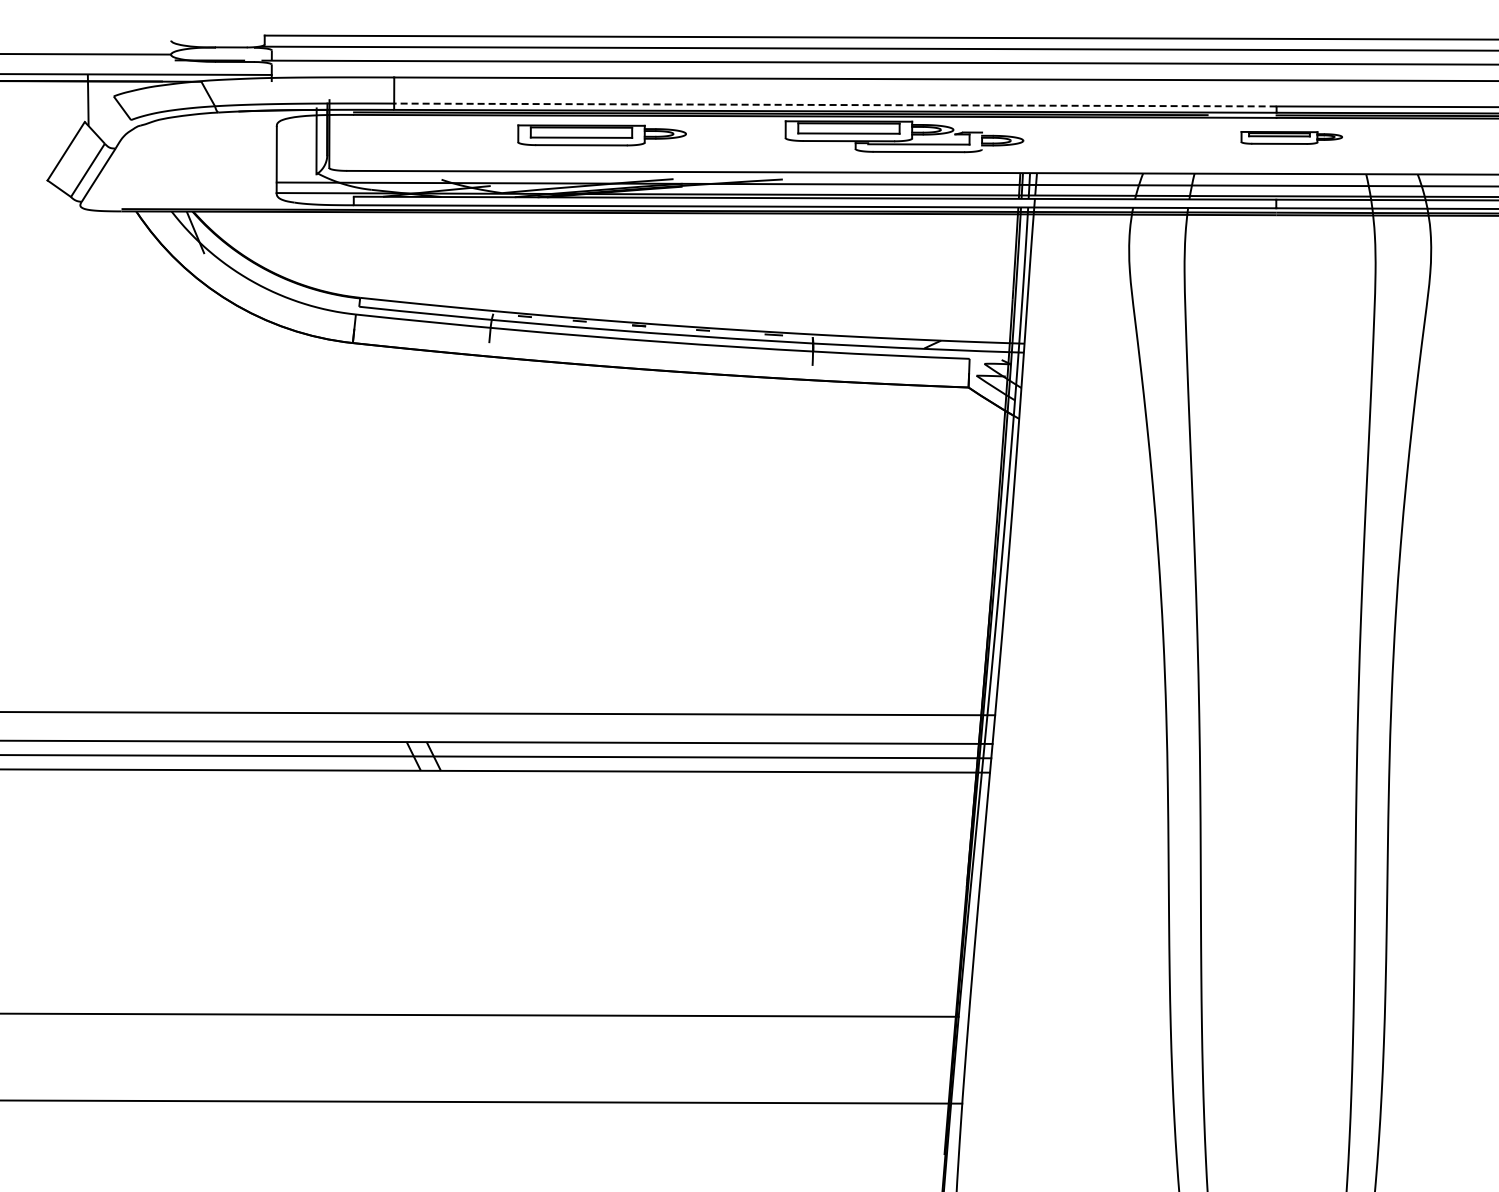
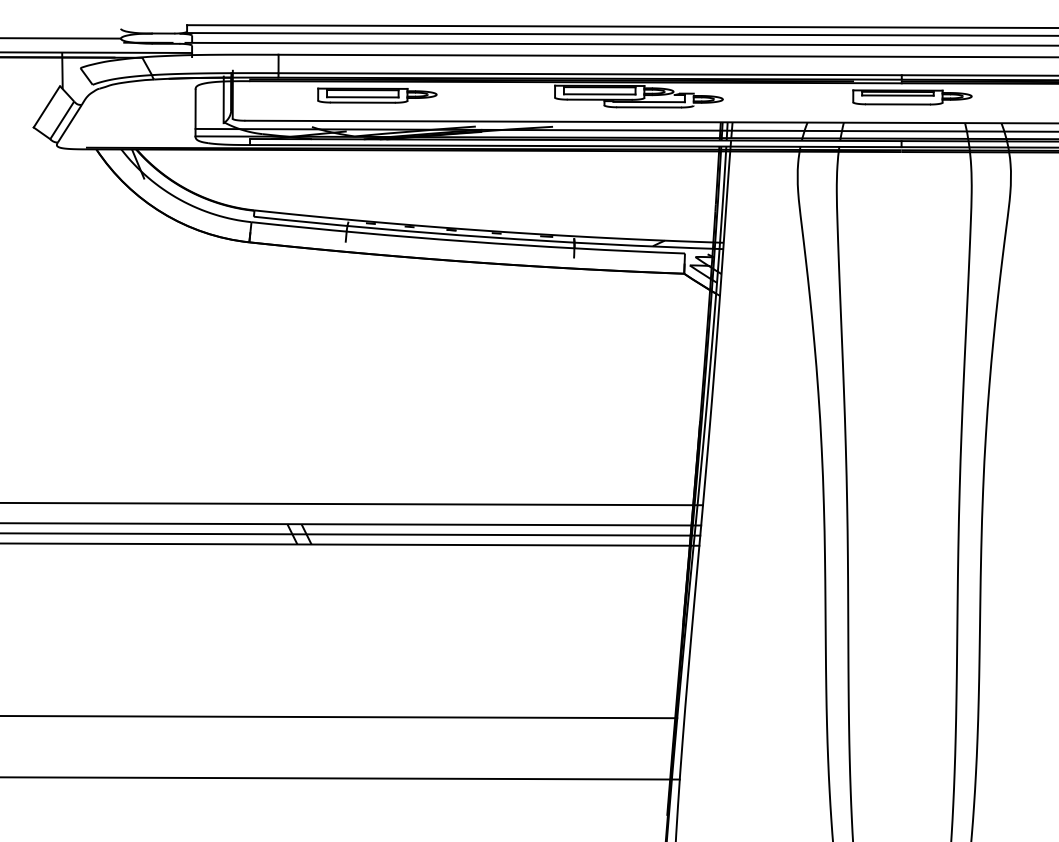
line: (834, 105) -> (589, 74), dashed -> solid
part: (601, 135) -> (376, 95), moved
part: (1291, 137) -> (912, 97), size x1.67

